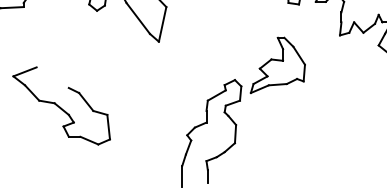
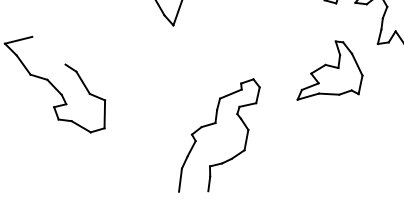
part: (277, 64) -> (331, 71), moved

